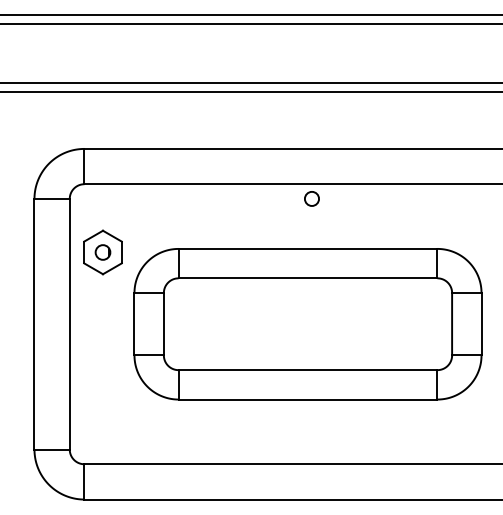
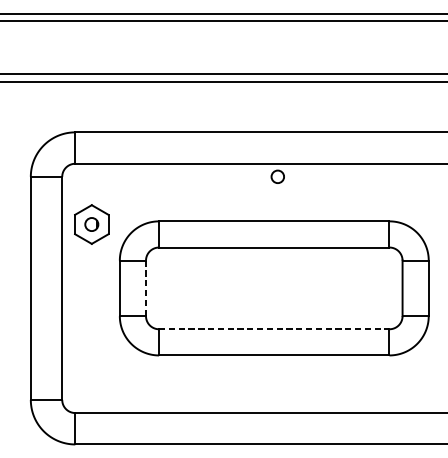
line: (163, 324) -> (145, 288), solid -> dashed
line: (308, 370) -> (274, 329), solid -> dashed

